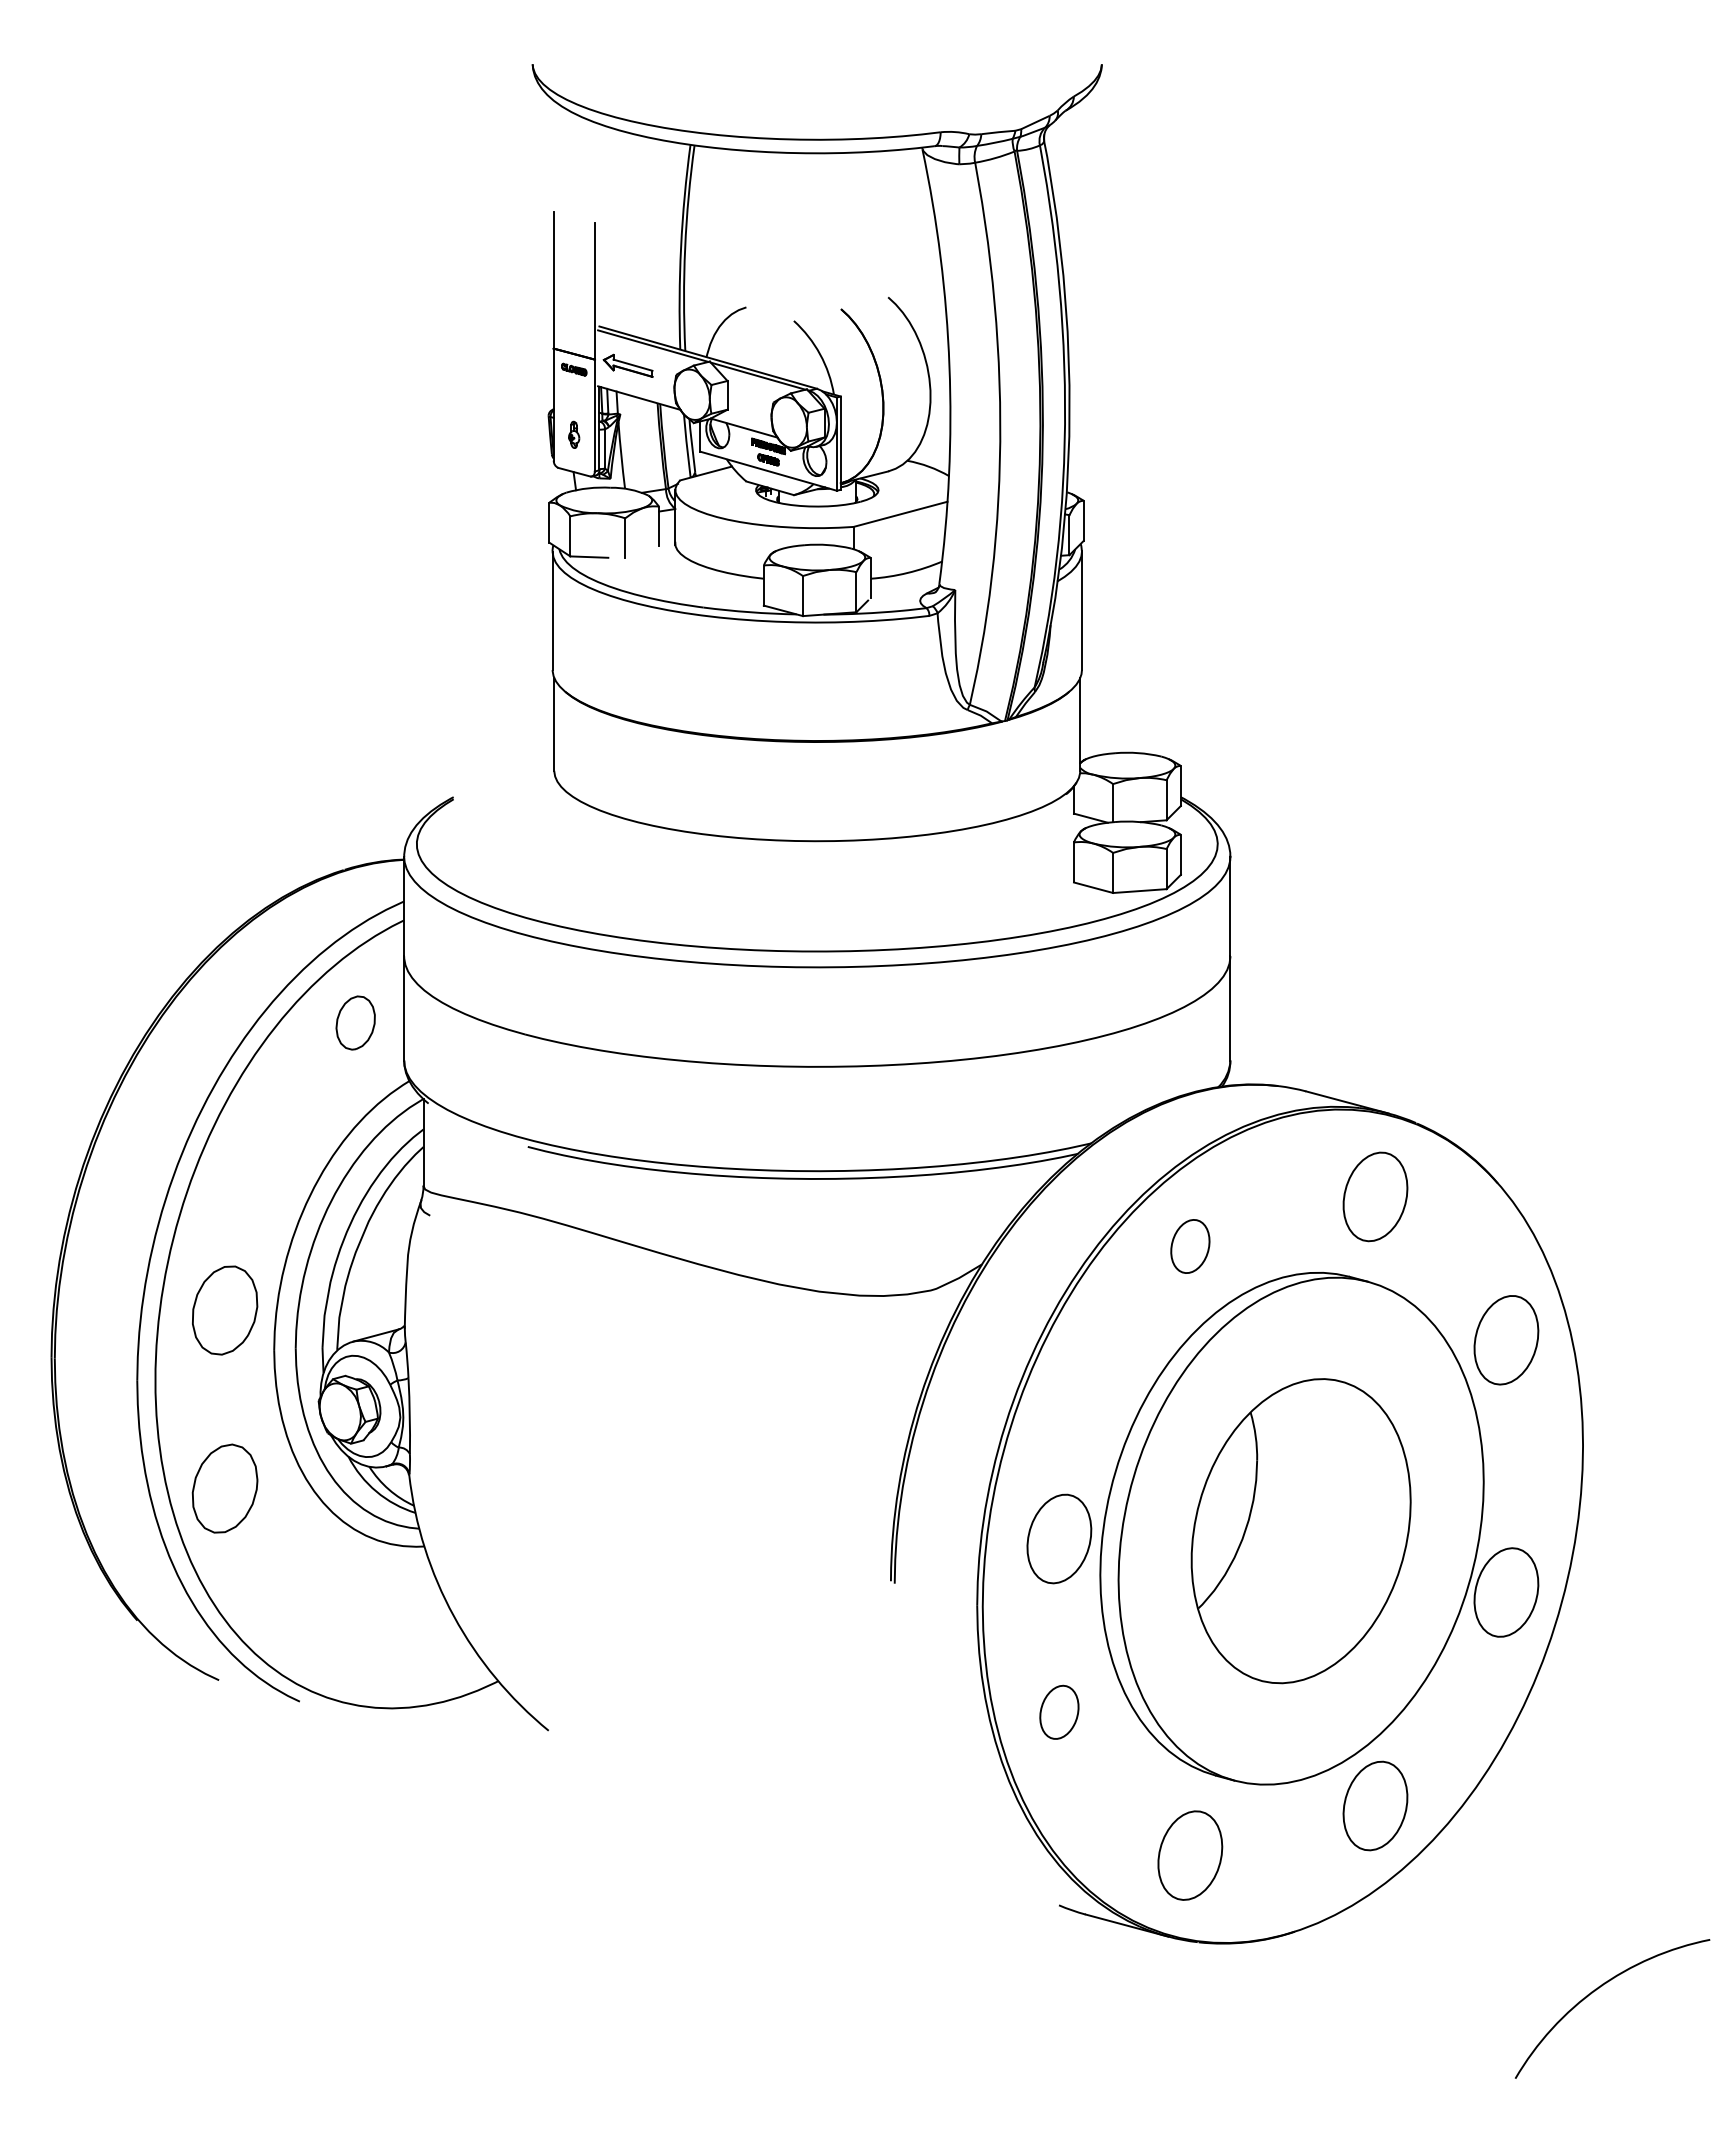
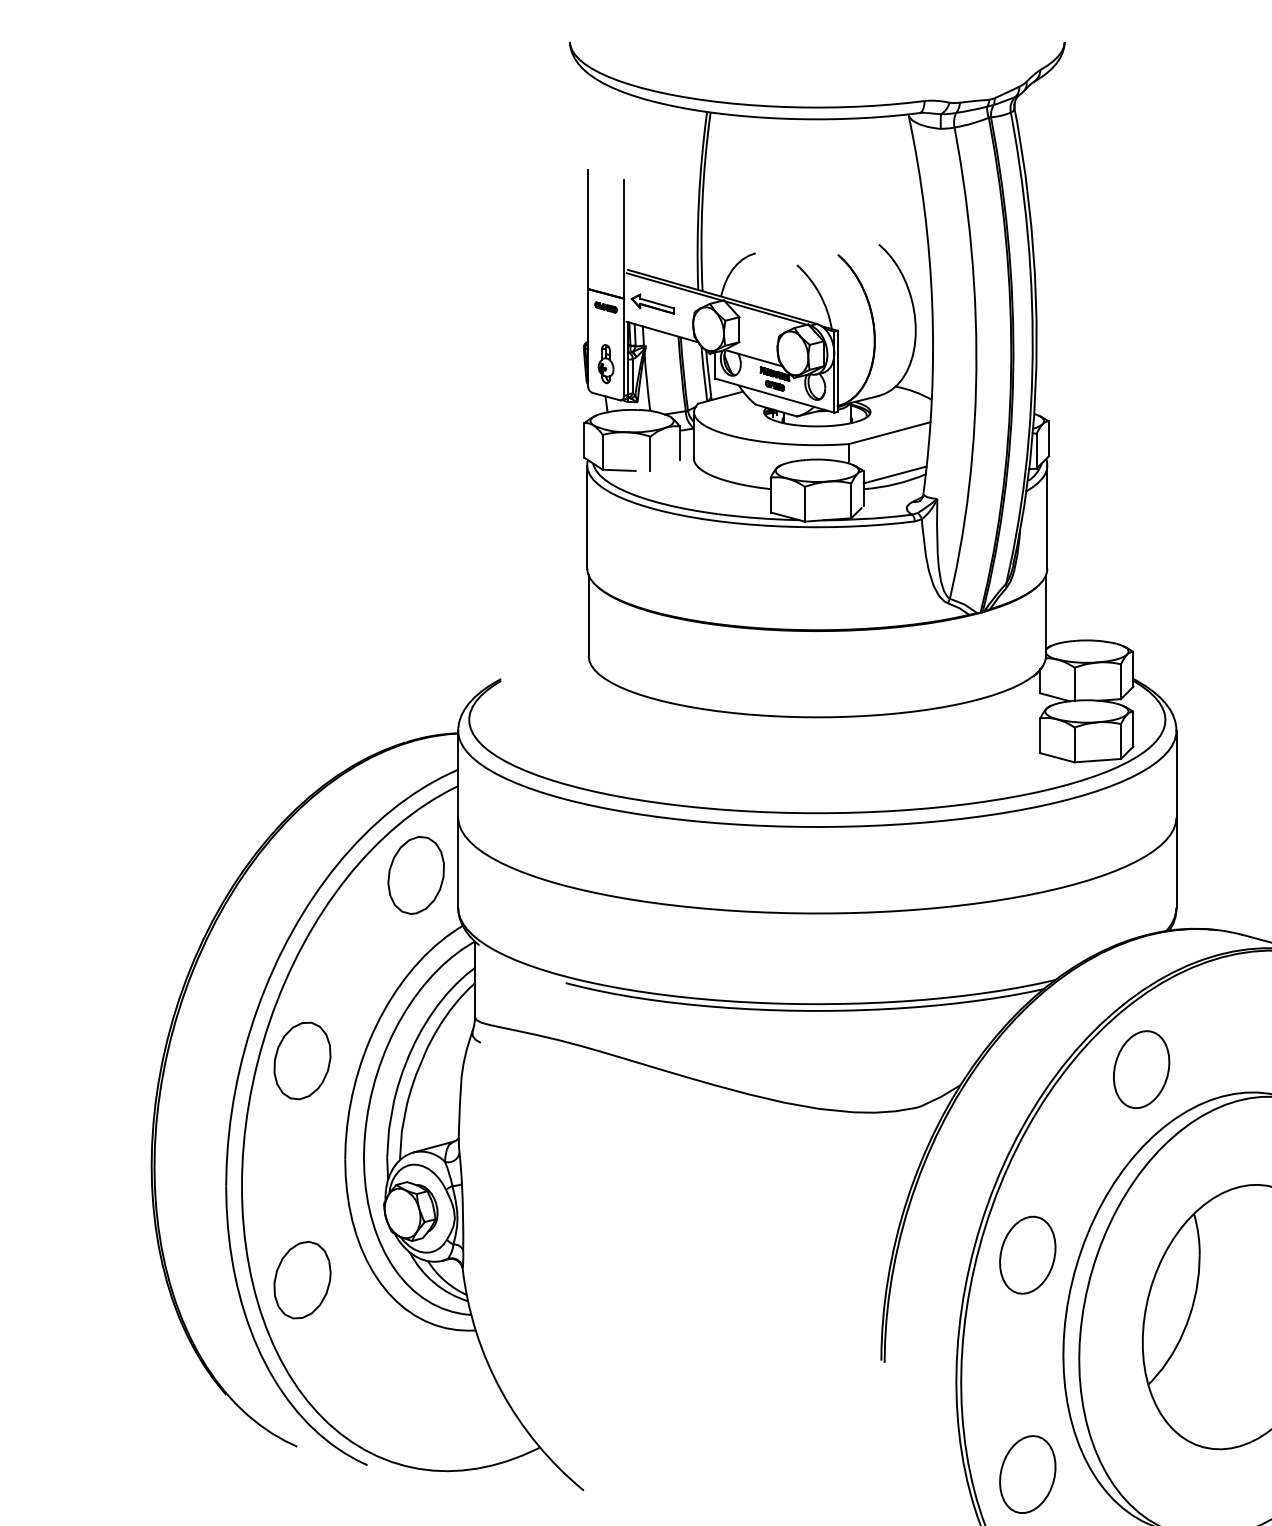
part: (573, 434) -> (605, 363), size x1.67
line: (906, 562) -> (894, 475), added
part: (355, 1022) -> (415, 874), size x1.67
part: (1190, 1246) -> (1141, 1069), size x1.67
part: (225, 1310) -> (302, 1060), moved
part: (1059, 1538) -> (1027, 1254), moved
part: (1059, 1712) -> (1027, 1474), size x1.67

